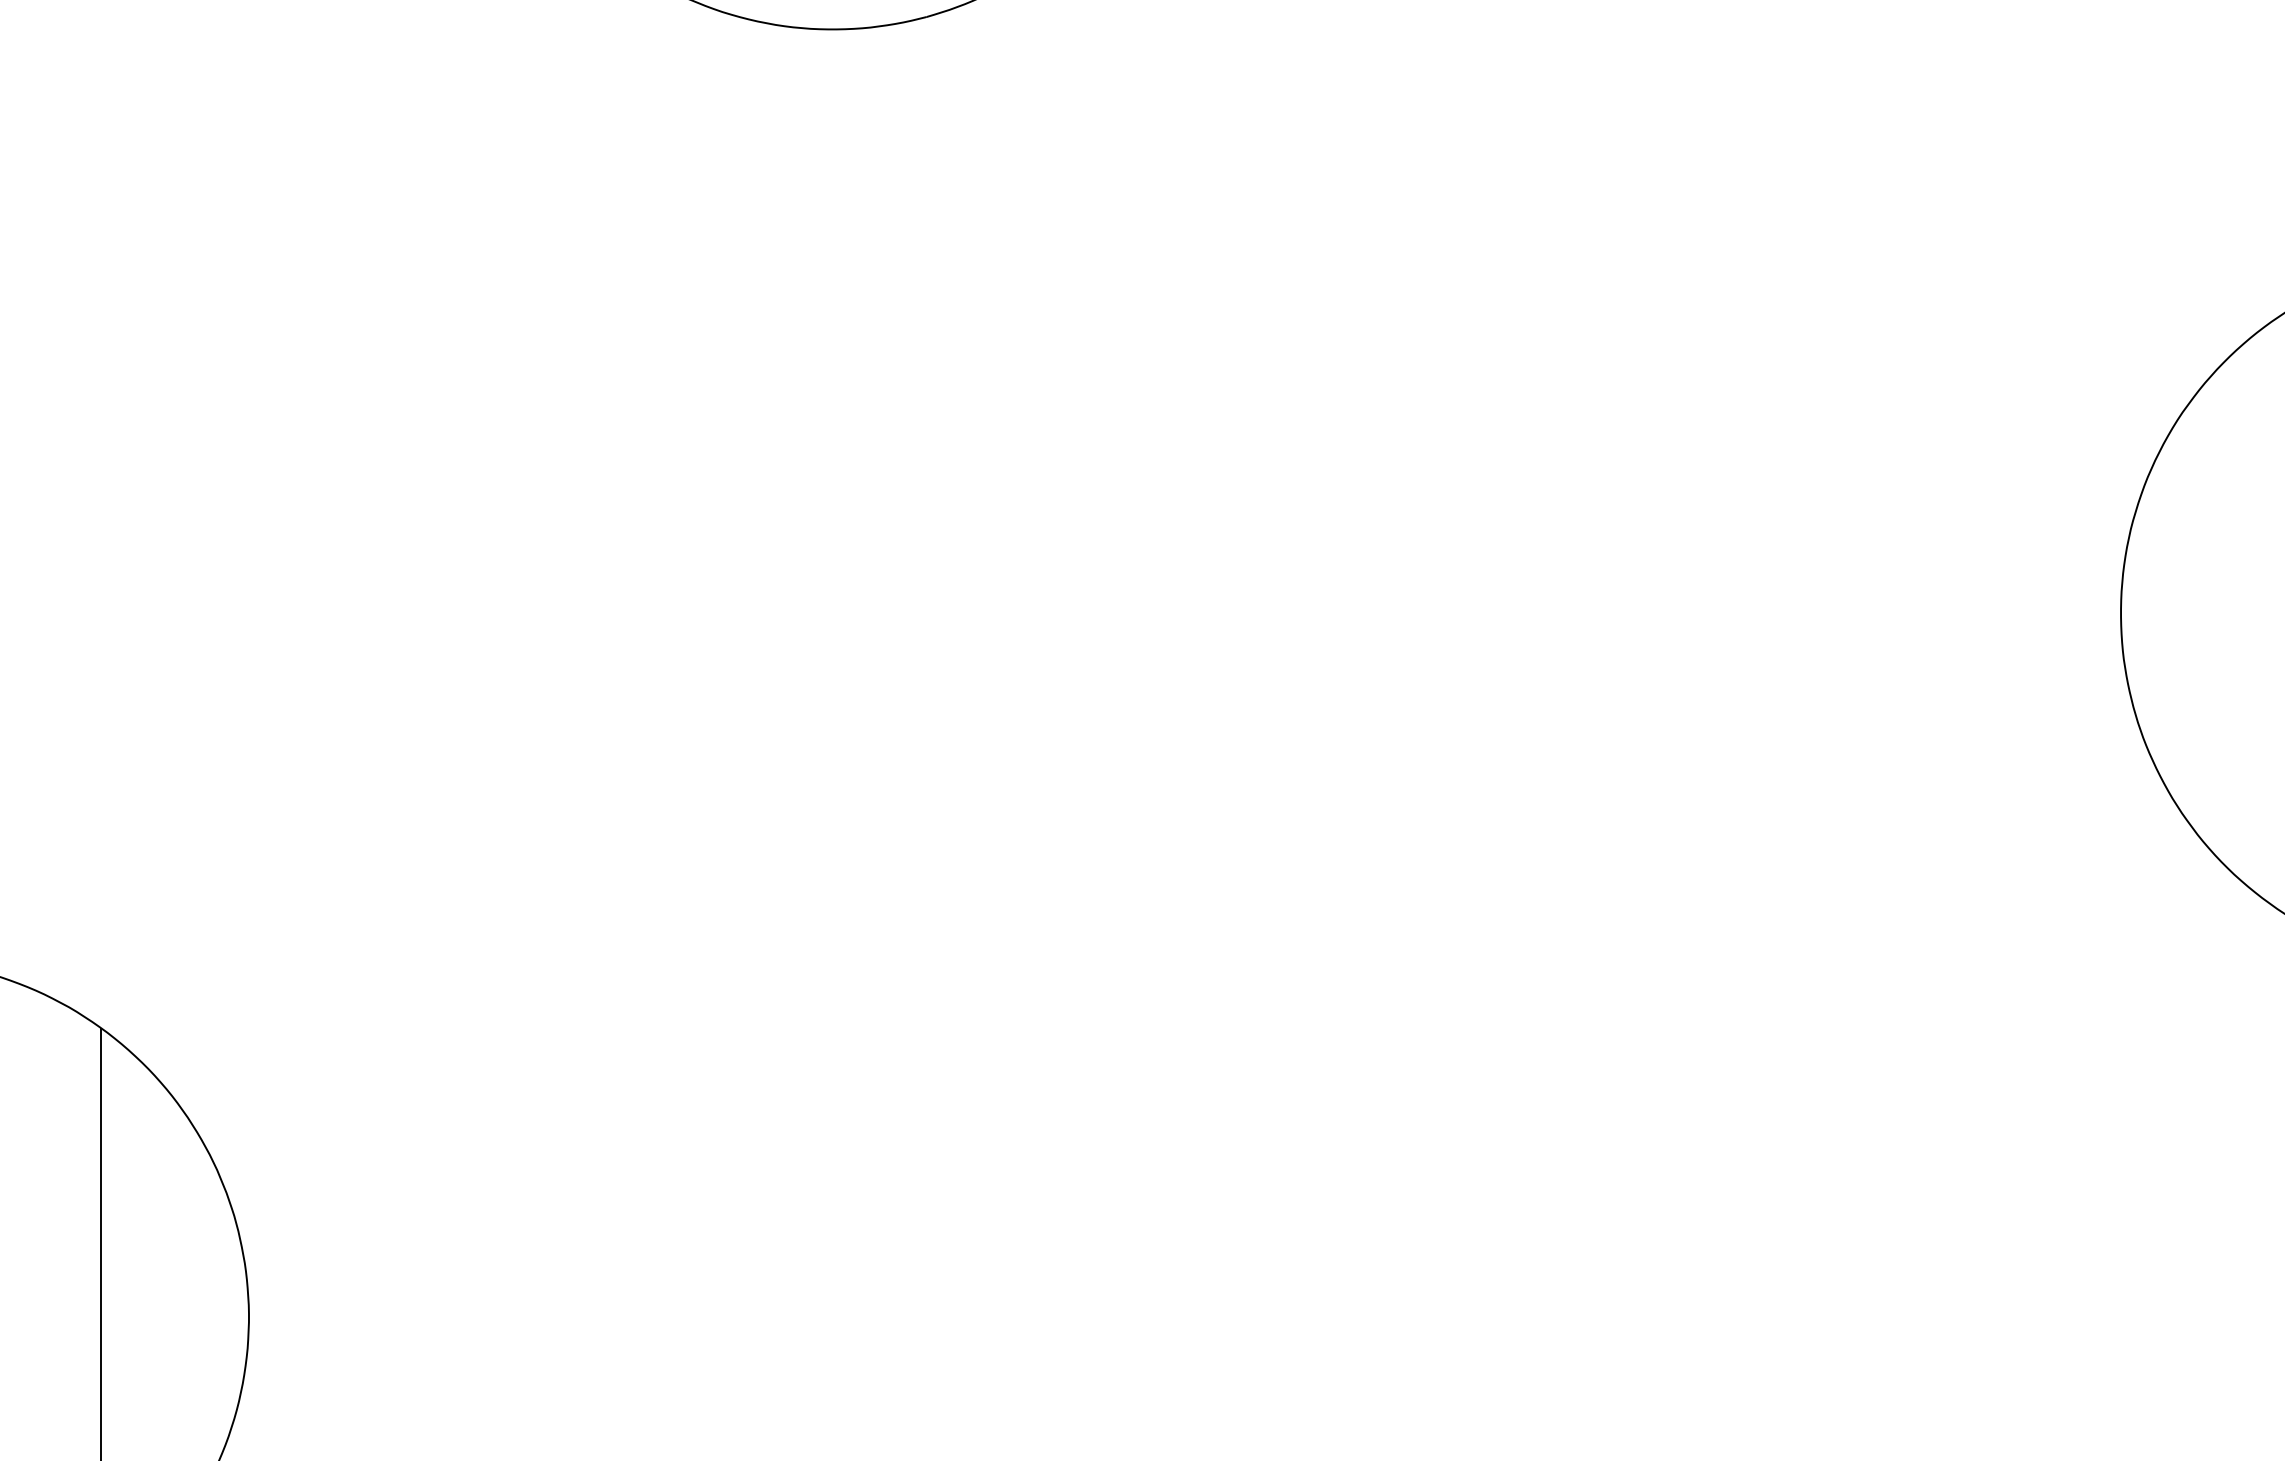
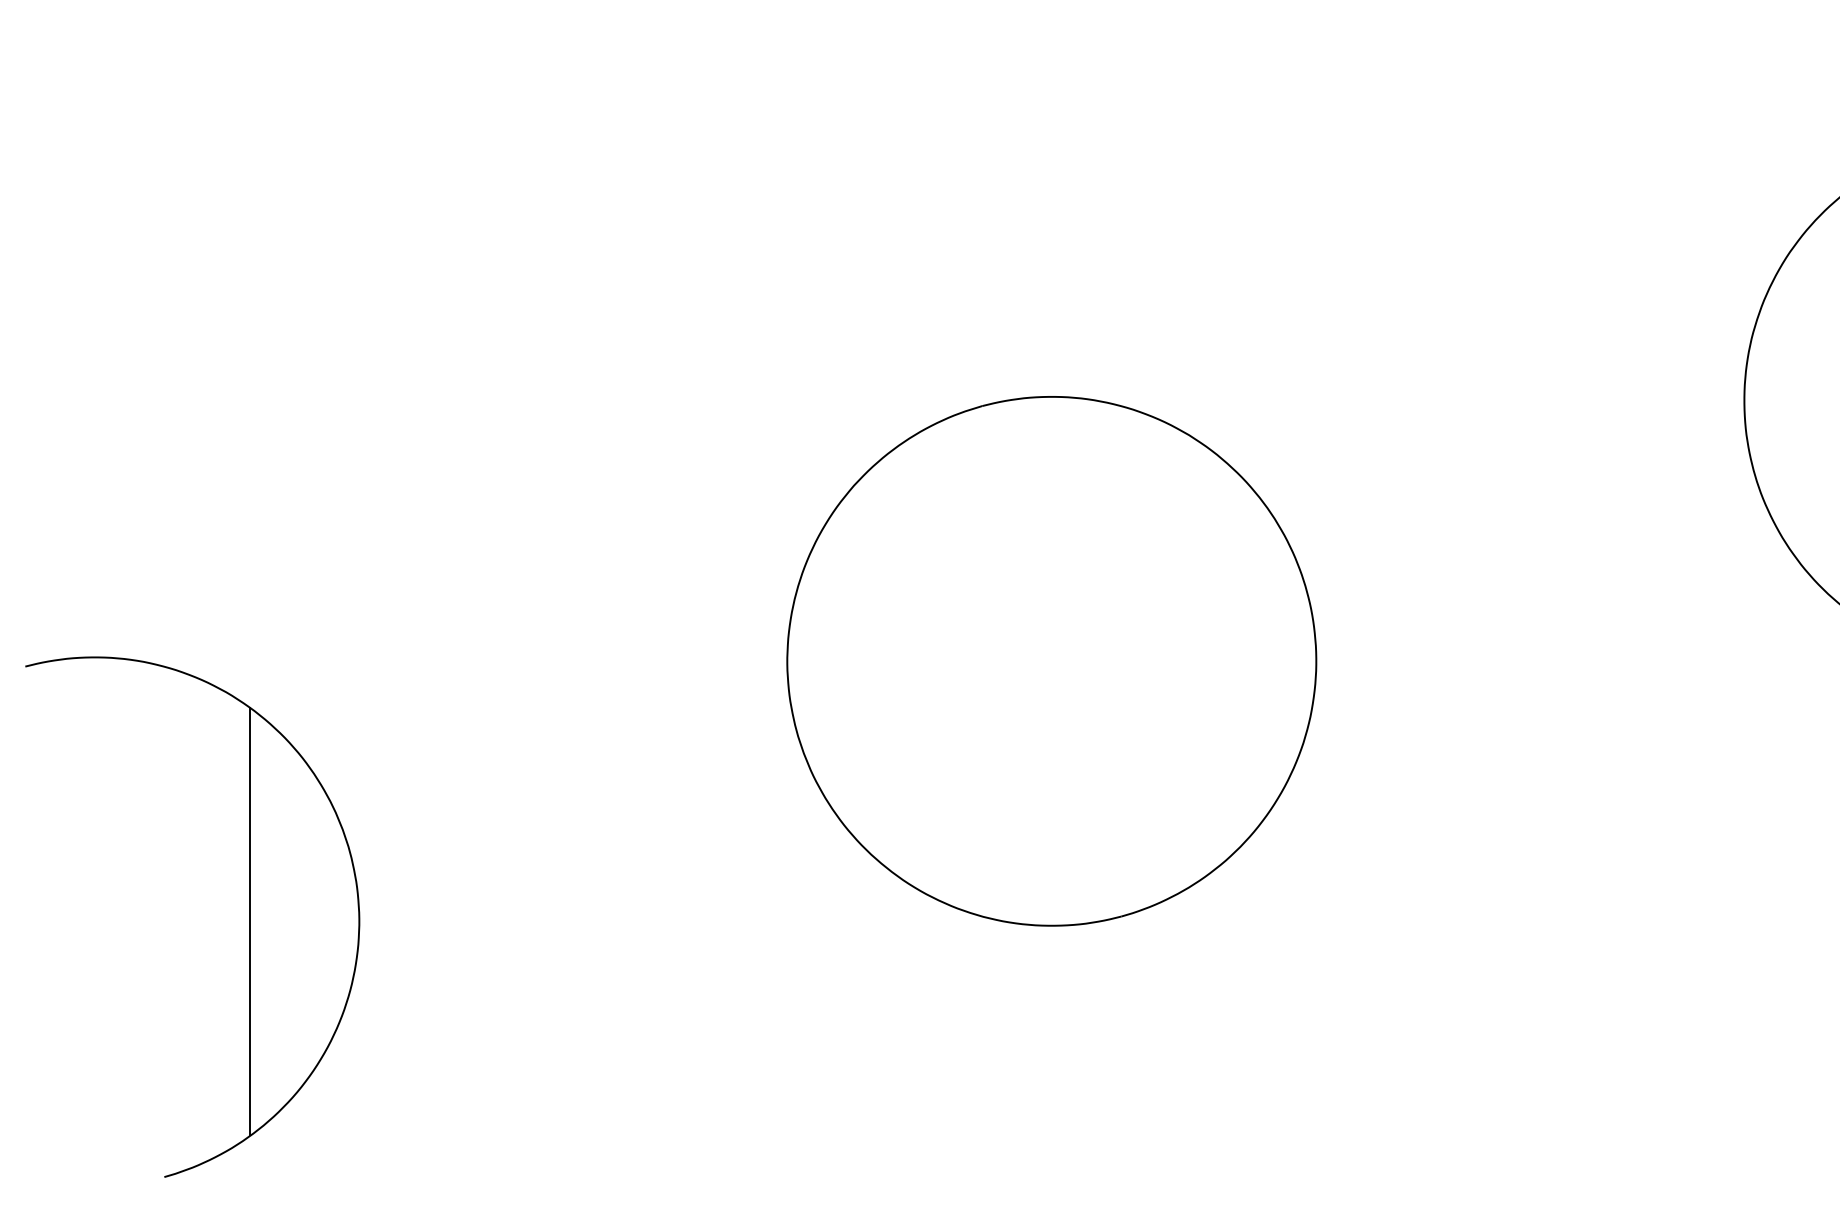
part: (1184, 965) -> (1051, 661), added

